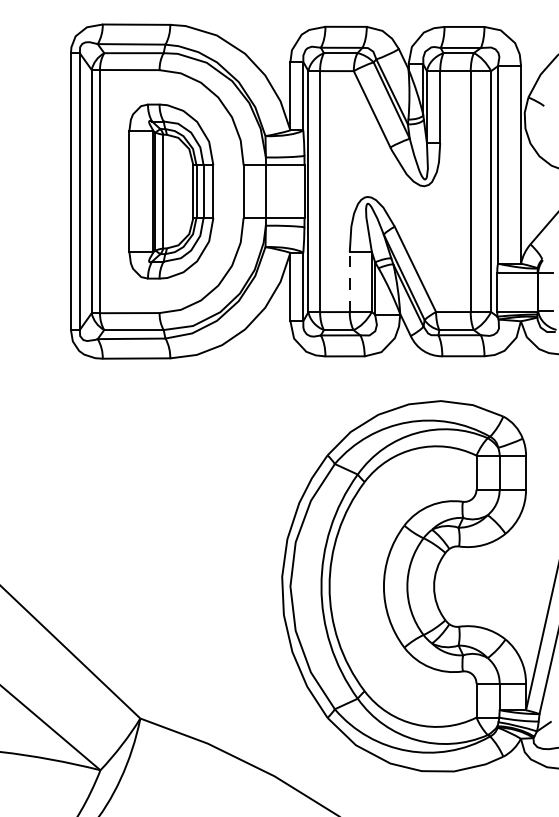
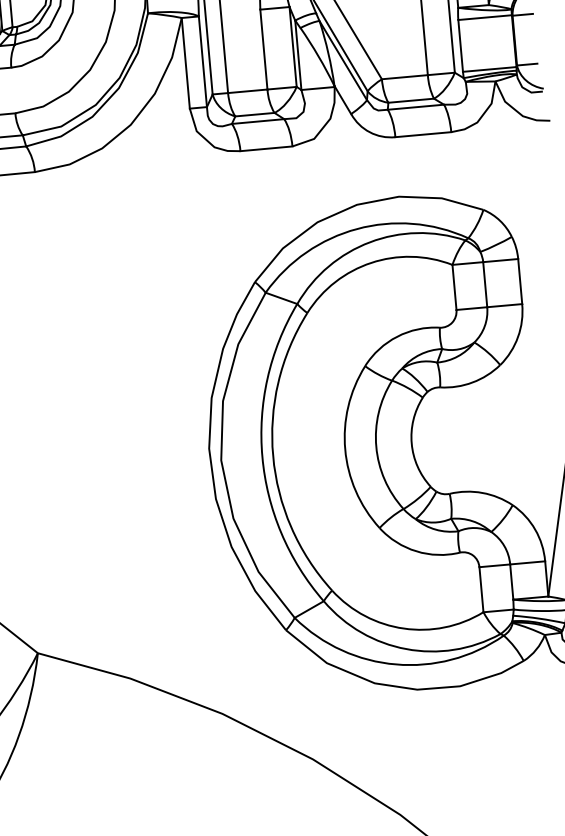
line: (349, 281) -> (263, 49), dashed -> solid

